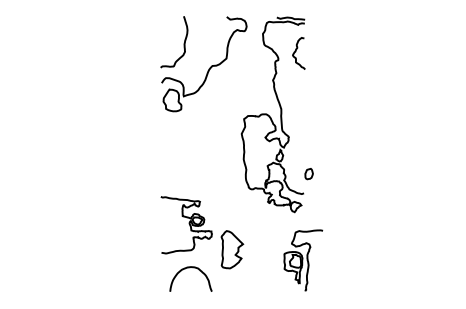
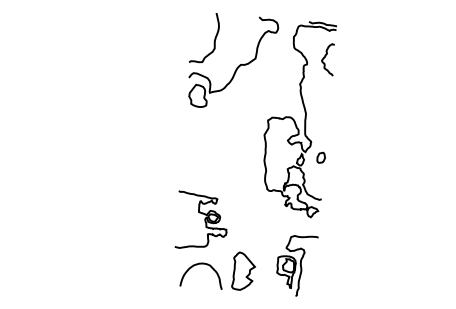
part: (308, 174) -> (320, 158), moved
part: (232, 249) -> (244, 271), moved
part: (303, 260) -> (296, 265), moved

